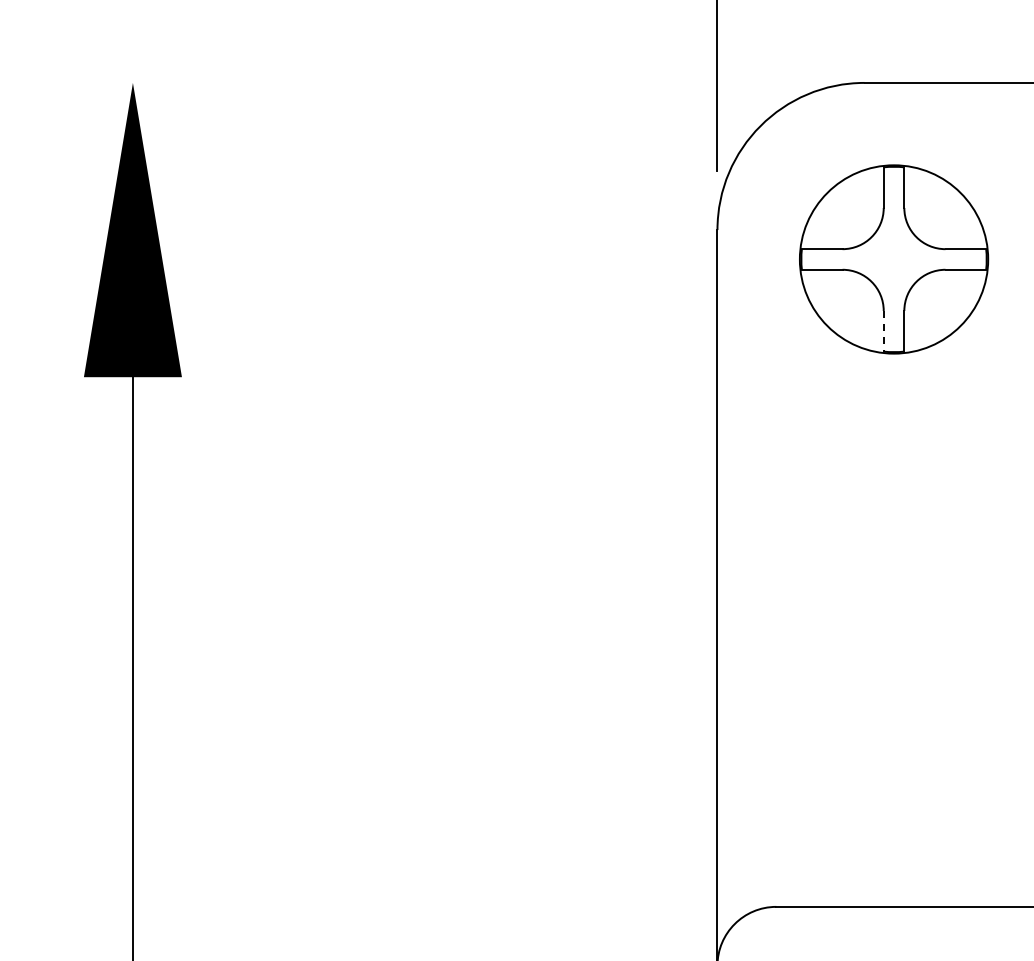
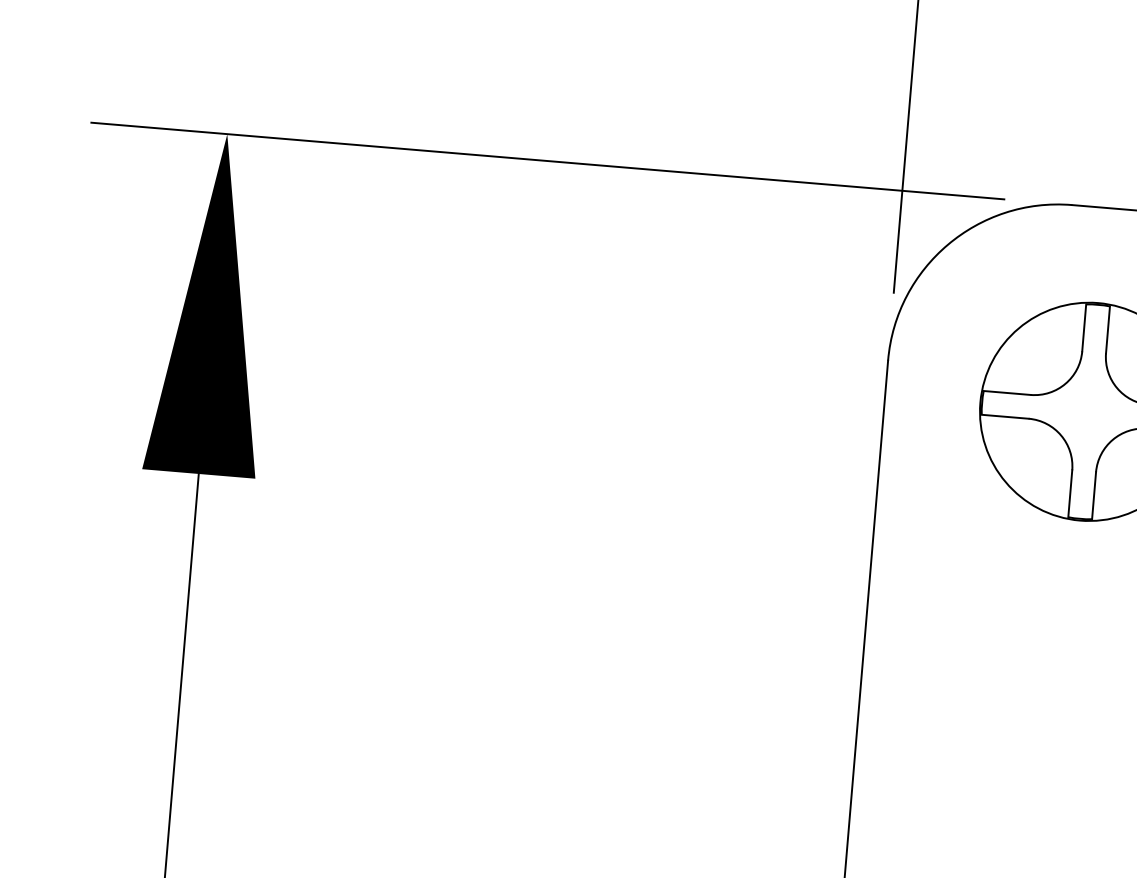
line: (410, 82) -> (547, 160), added
line: (883, 331) -> (1069, 493), dashed -> solid

